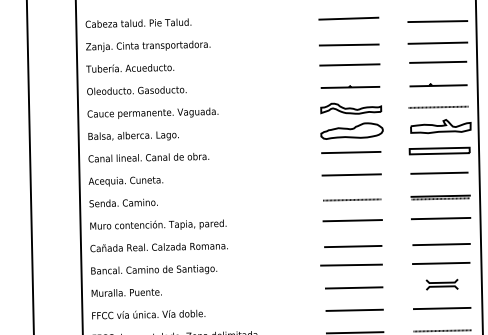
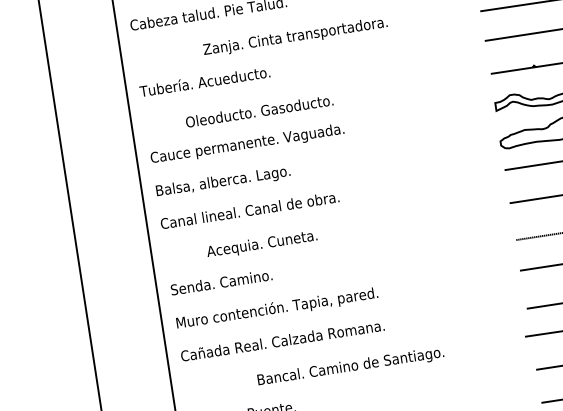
text: (148, 45) -> (295, 35), moved
text: (136, 90) -> (258, 111), moved
text: (125, 181) -> (261, 244), moved
text: (154, 269) -> (351, 365), moved

